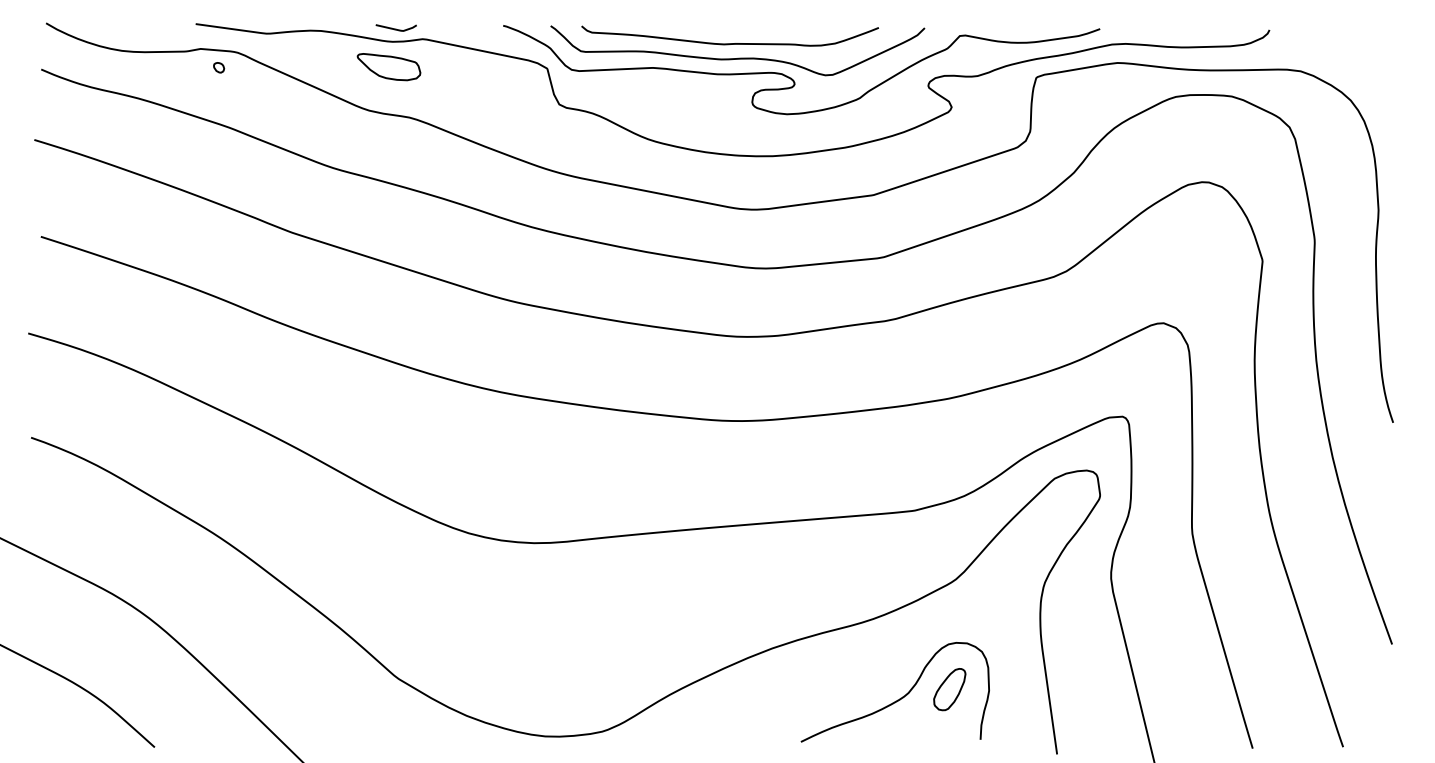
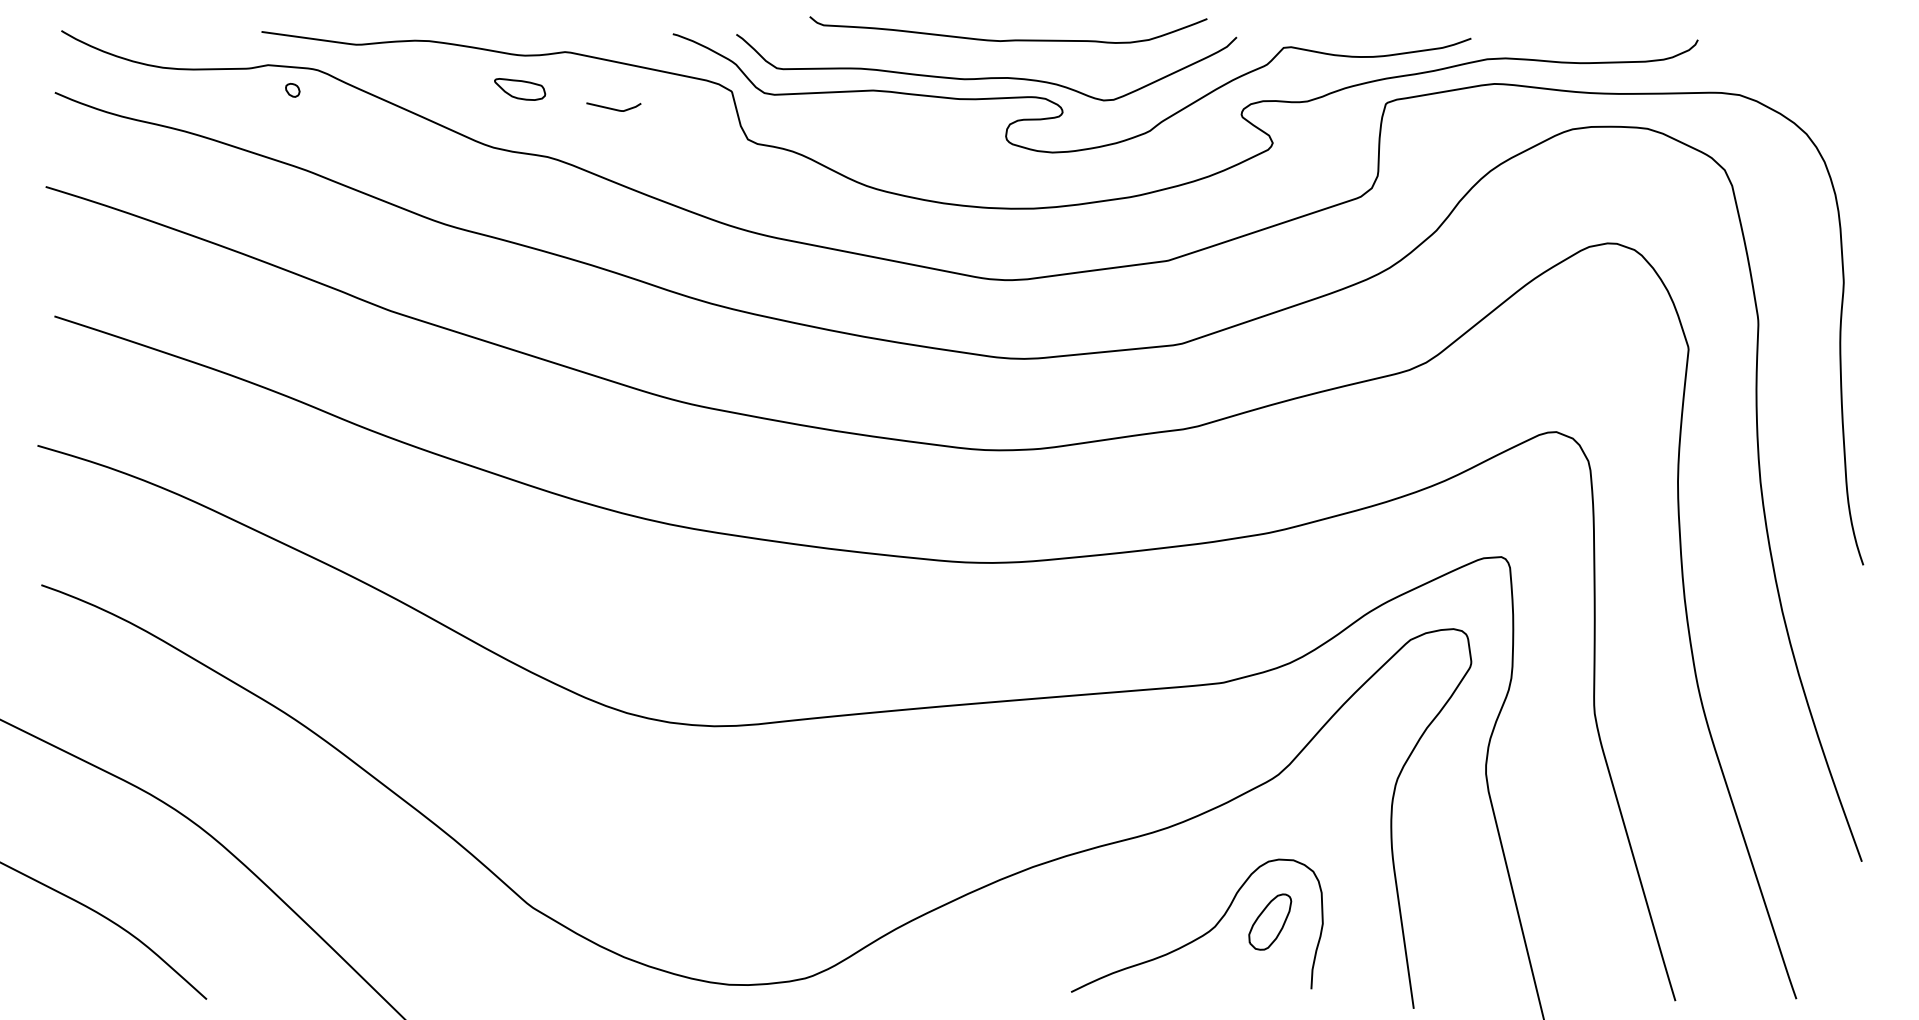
curve: (396, 29) -> (613, 108), moved
curve: (730, 43) -> (1008, 39), moved
part: (388, 67) -> (519, 89), size x0.6

